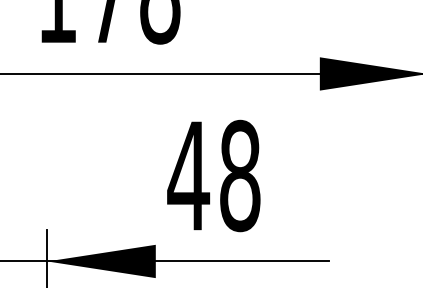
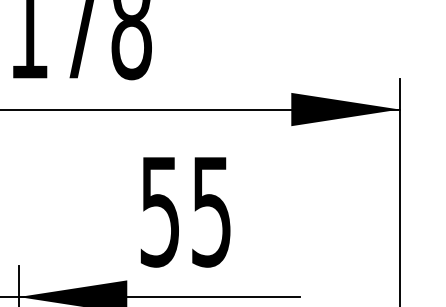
text: (213, 175) -> (184, 211), 48 -> 55

